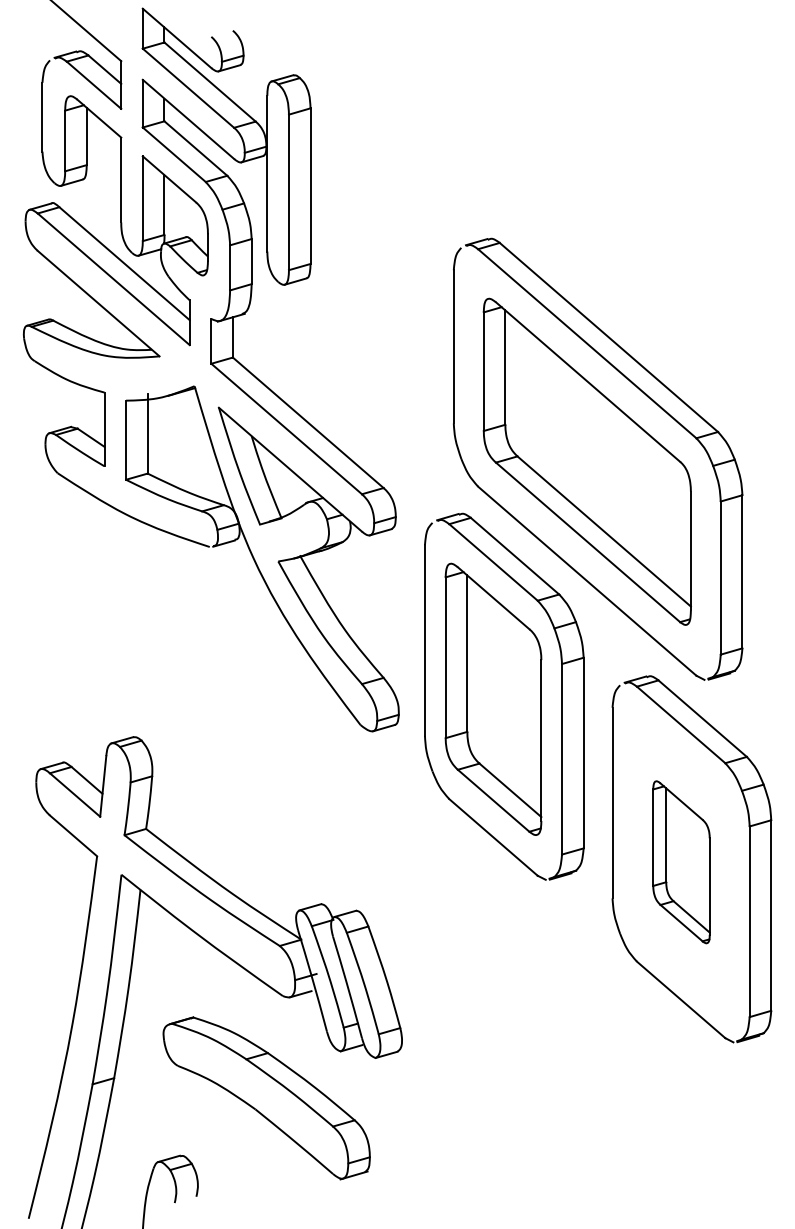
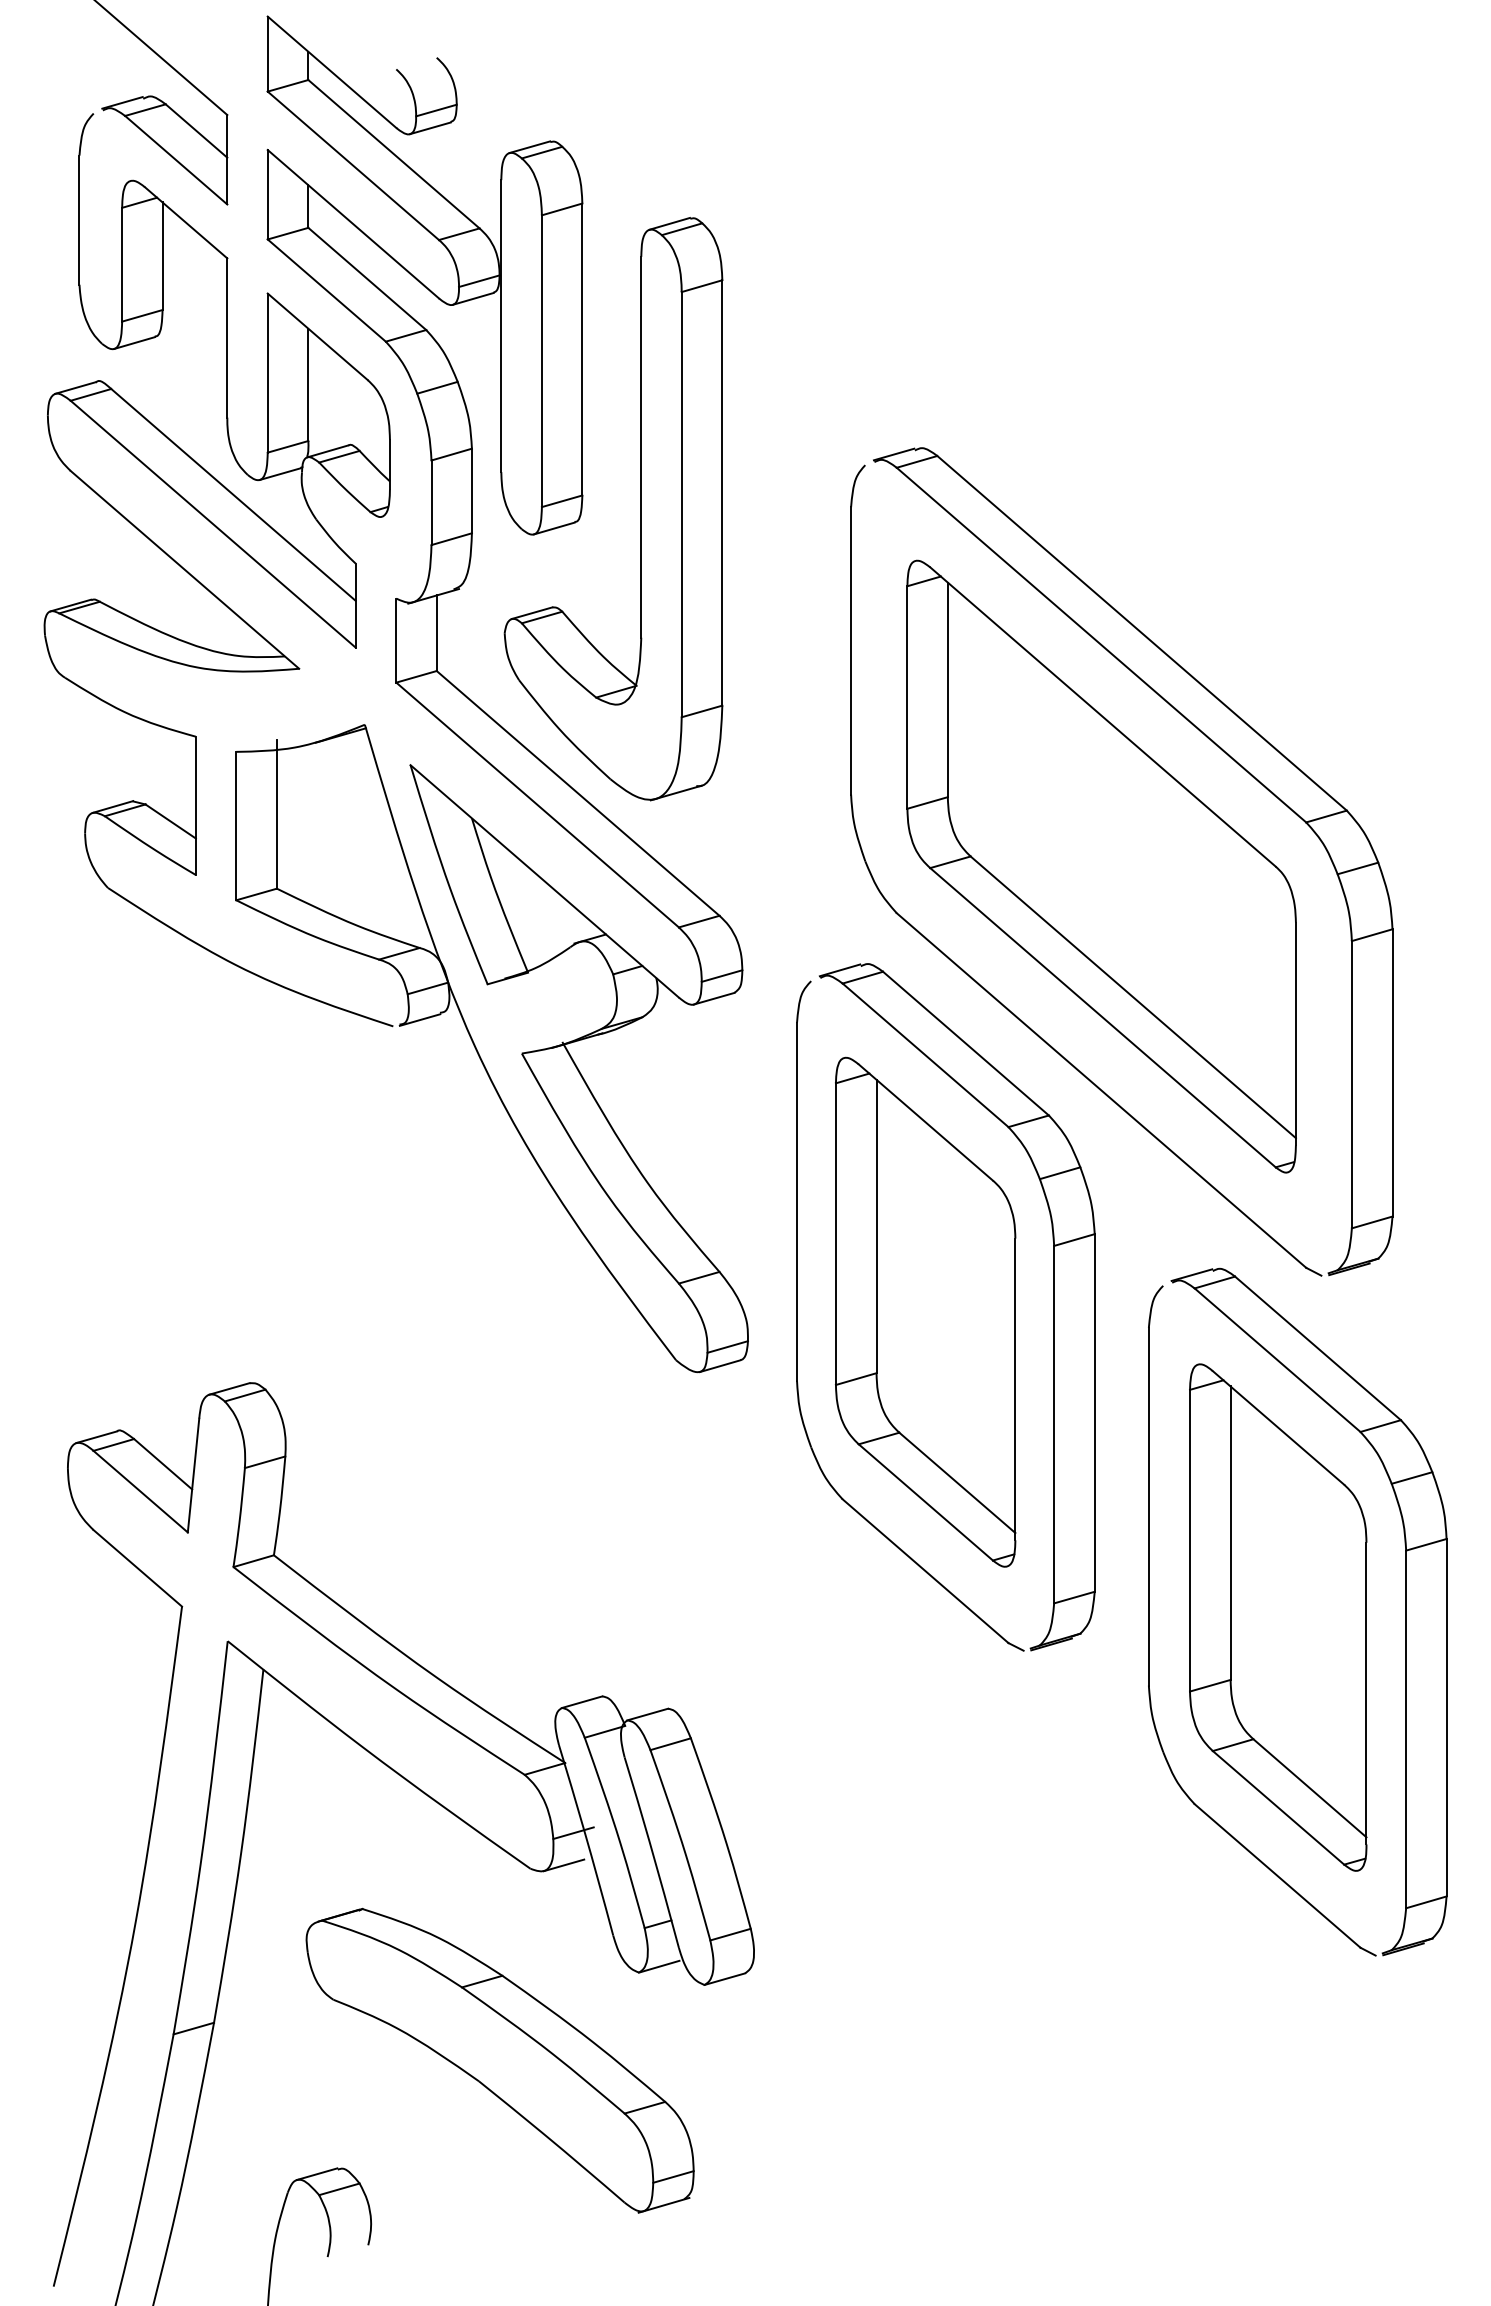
part: (341, 271) -> (640, 509), added
part: (681, 862) -> (1278, 1618), size x1.67

